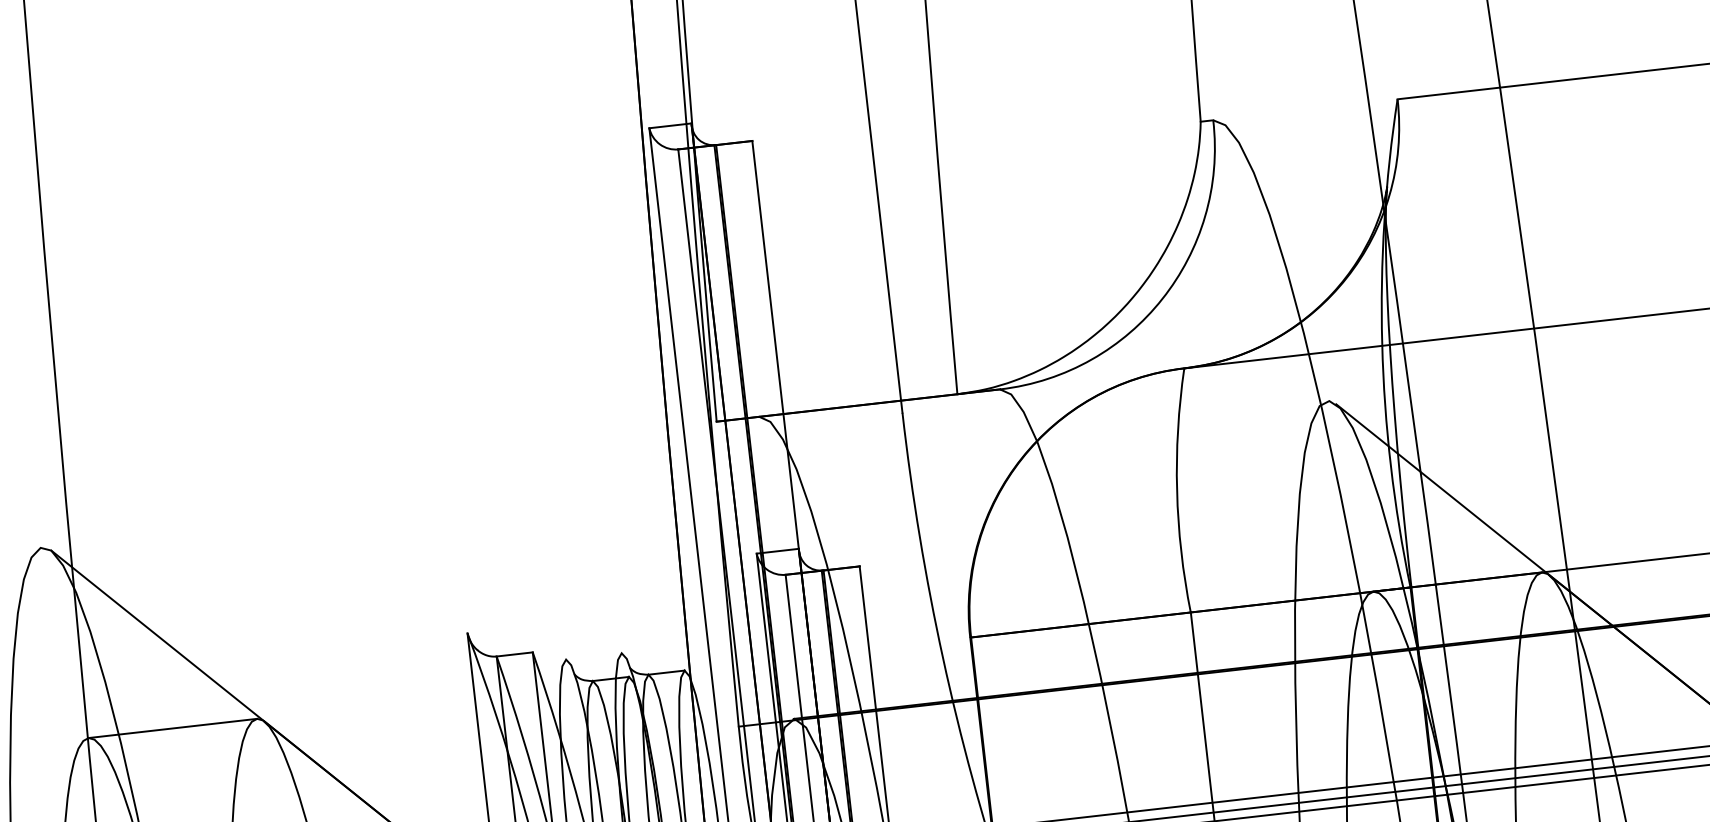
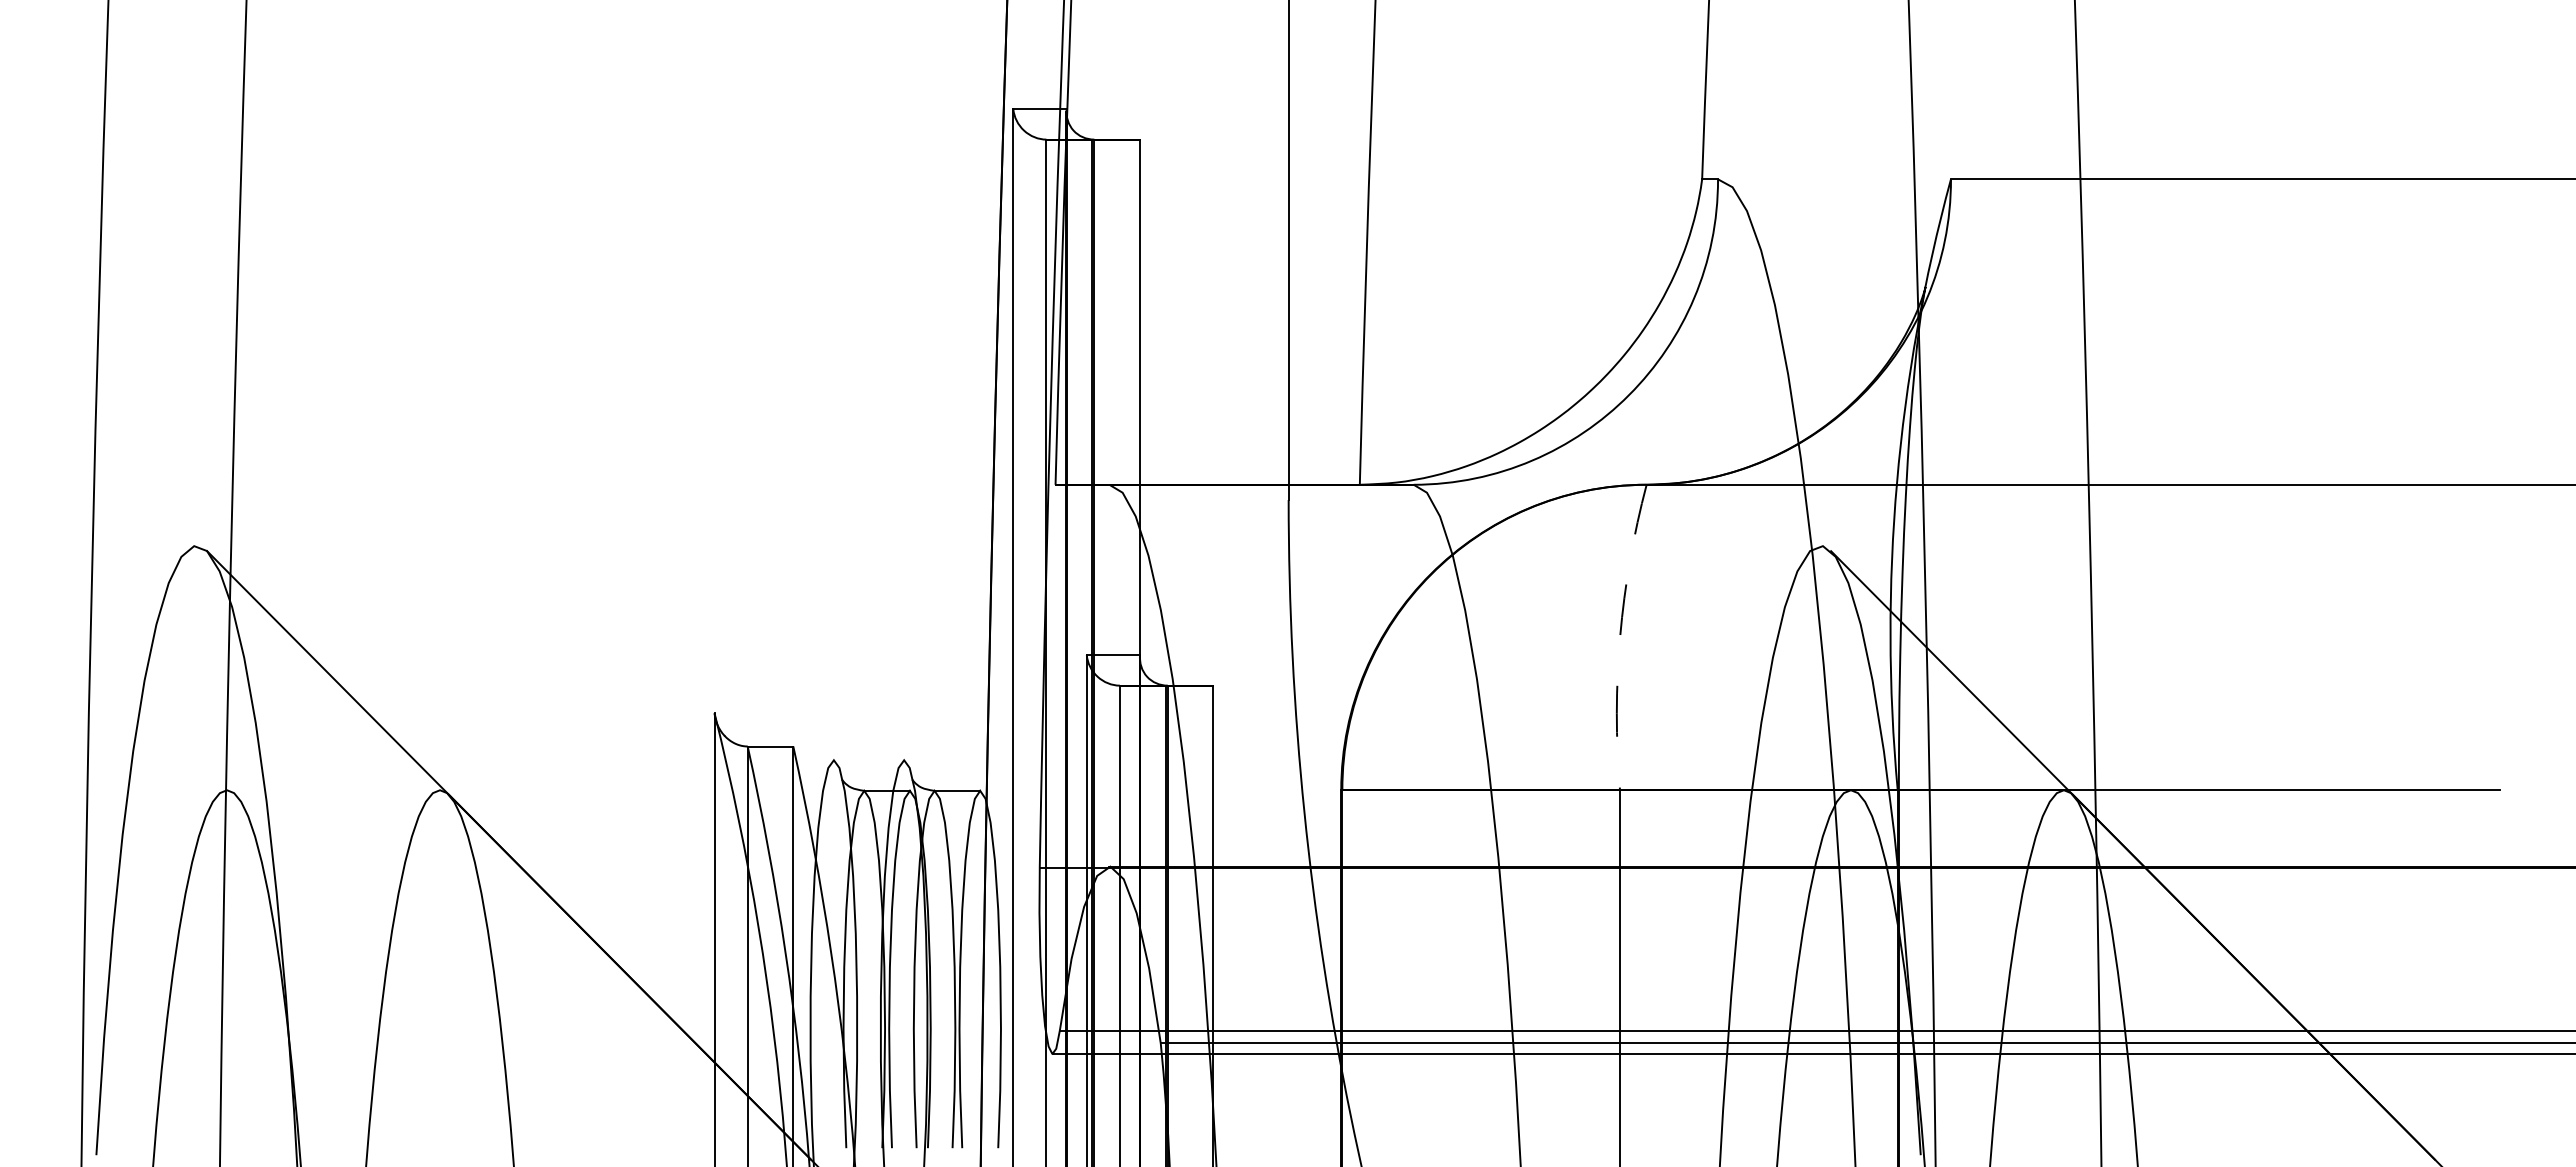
arc: (1177, 490) -> (1620, 636), solid -> dashed
line: (172, 728) -> (333, 790), removed

